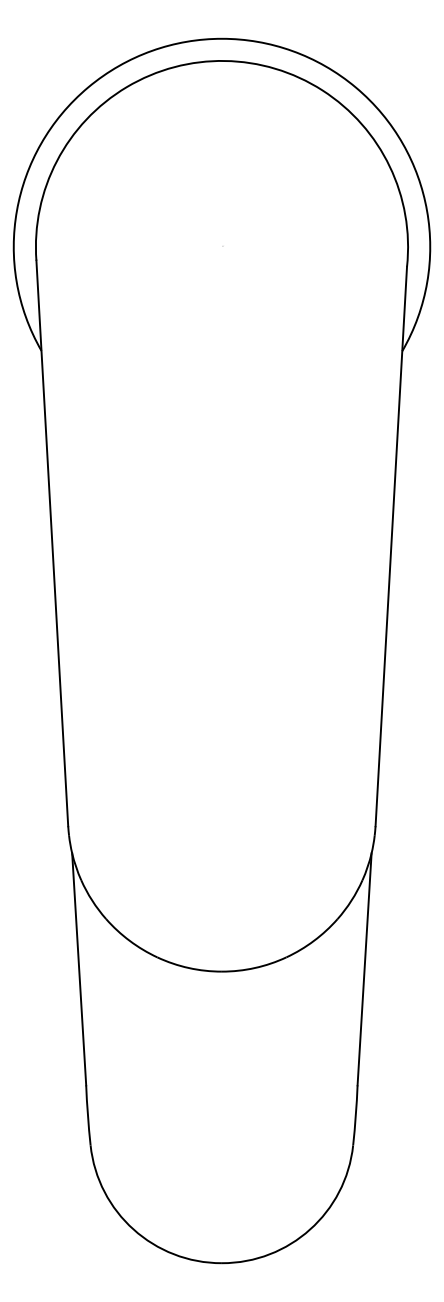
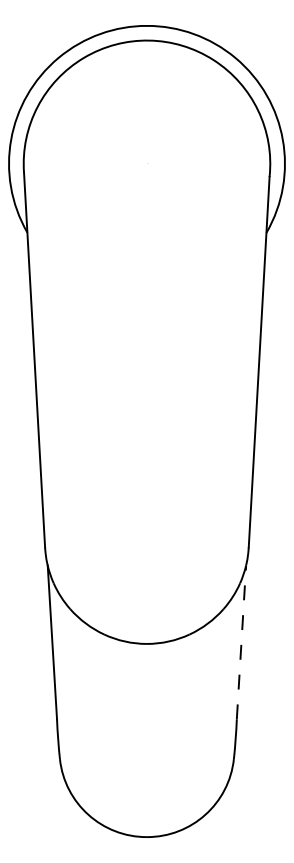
line: (364, 969) -> (241, 642), solid -> dashed

